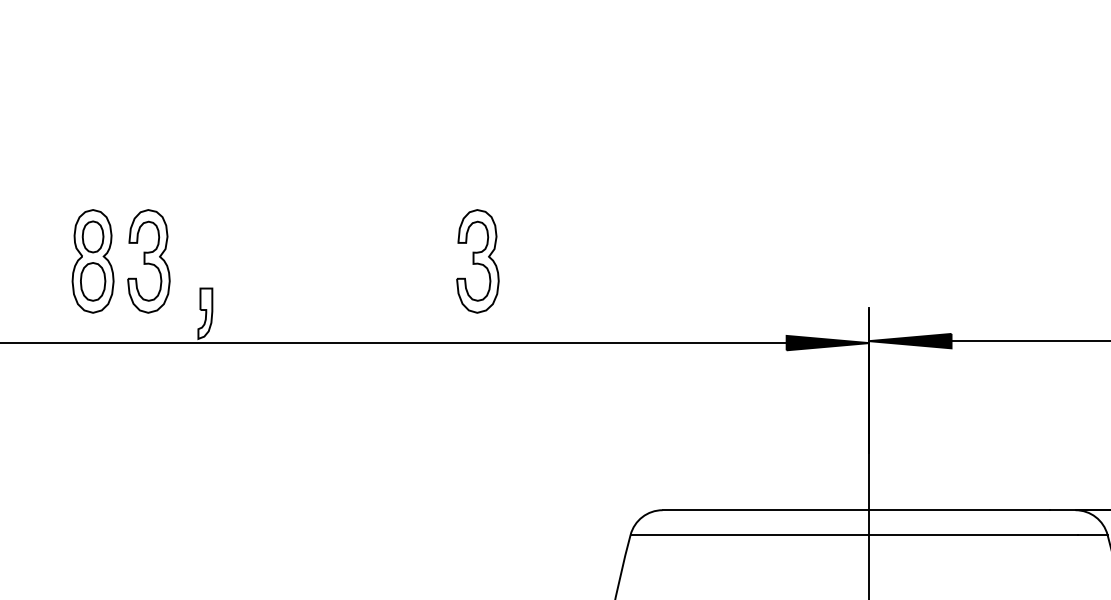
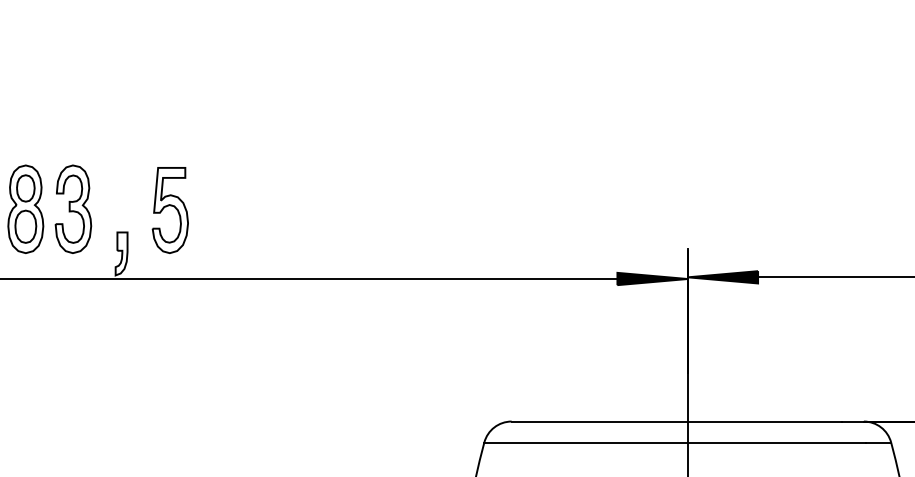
part: (477, 261) -> (353, 209), removed
part: (262, 262) -> (170, 210), added

